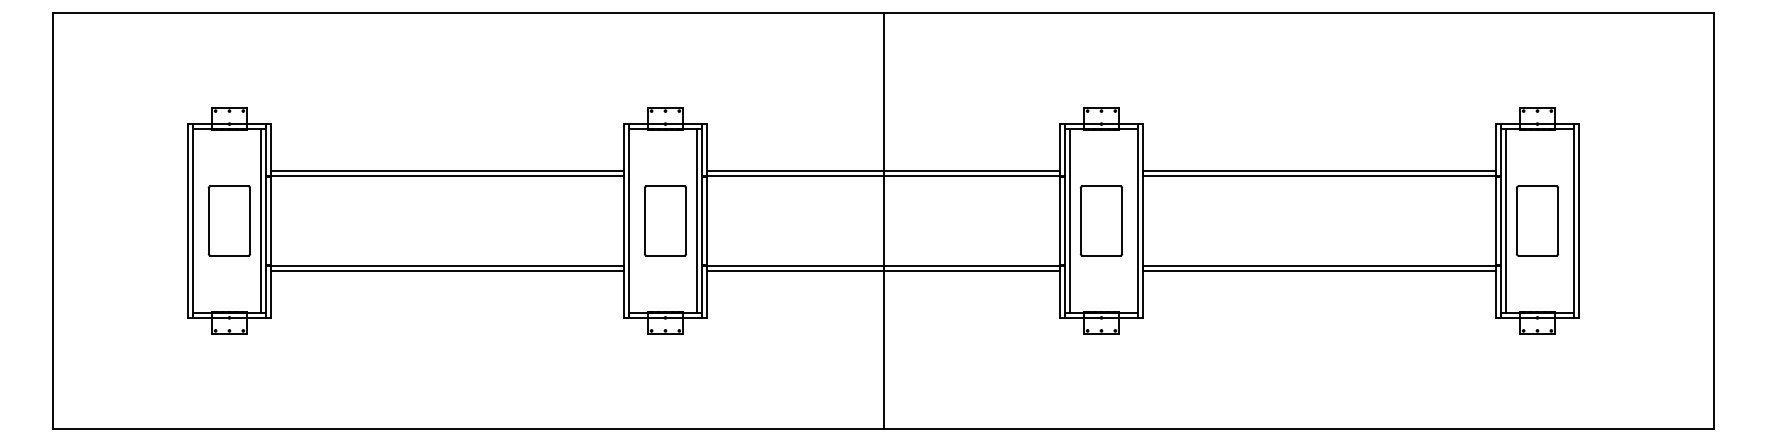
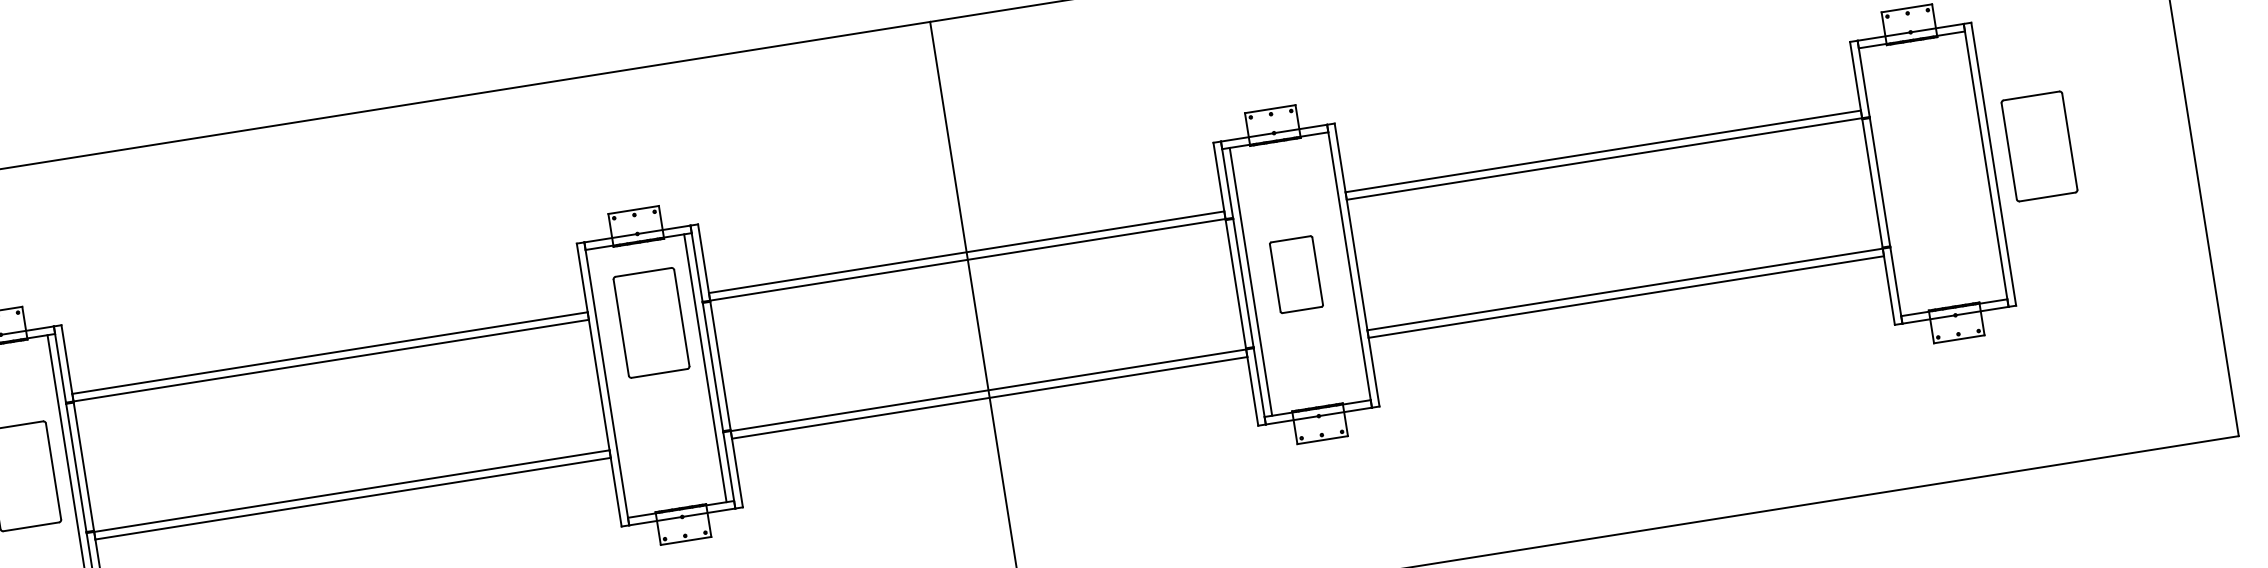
part: (665, 220) -> (651, 322), moved
part: (1101, 220) -> (1296, 273), size x0.7
line: (1506, 220) -> (1887, 180), removed
part: (1537, 220) -> (2039, 145), moved

